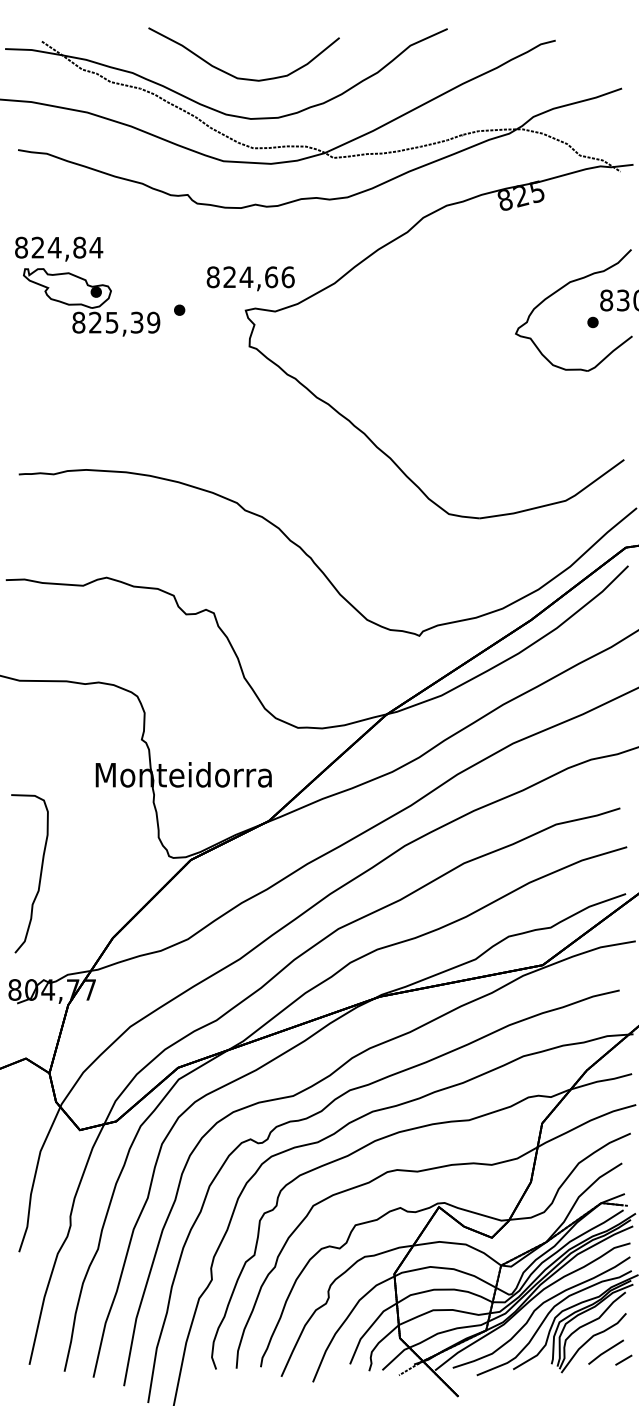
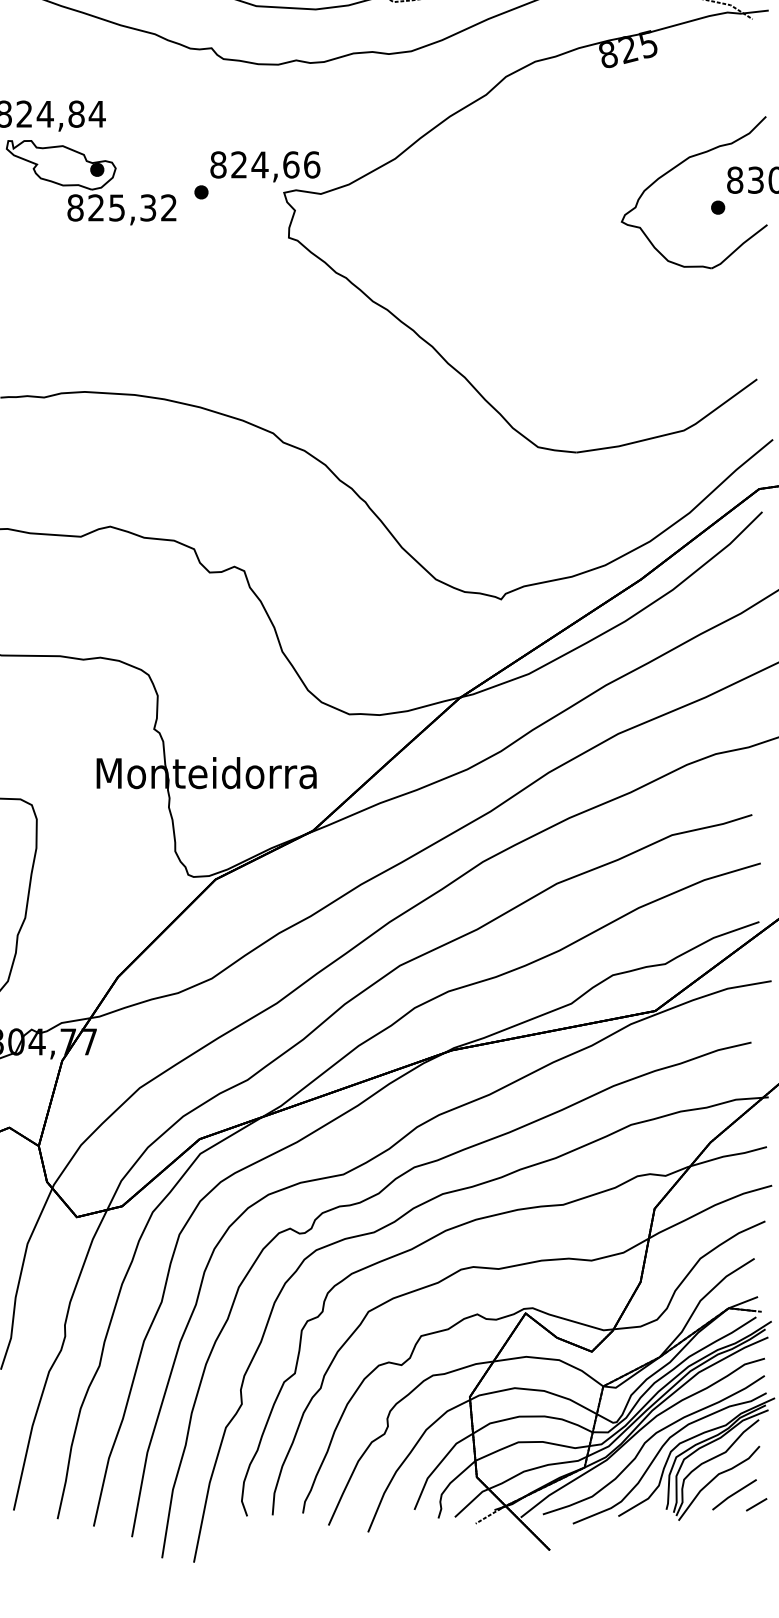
text: (250, 278) -> (265, 166), moved
text: (153, 322) -> (168, 207), 825,39 -> 825,32

